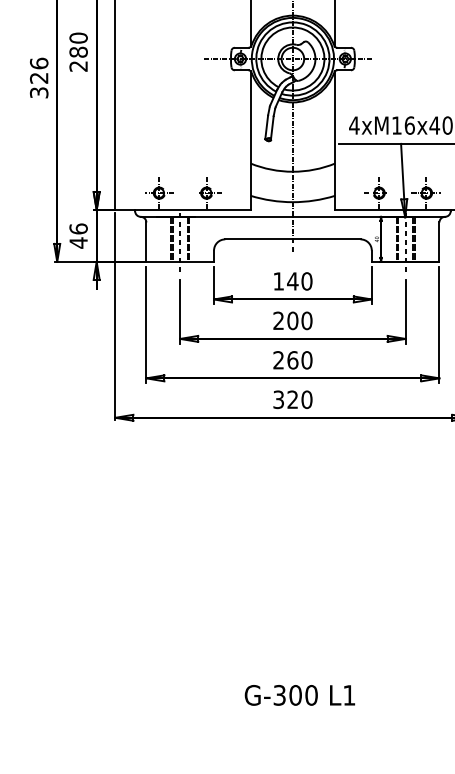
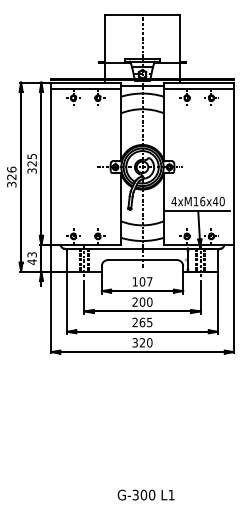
text: (77, 51) -> (31, 163), 280 -> 325
text: (77, 228) -> (31, 254), 46 -> 43
text: (298, 280) -> (145, 281), 140 -> 107
text: (306, 360) -> (149, 322), 260 -> 265

